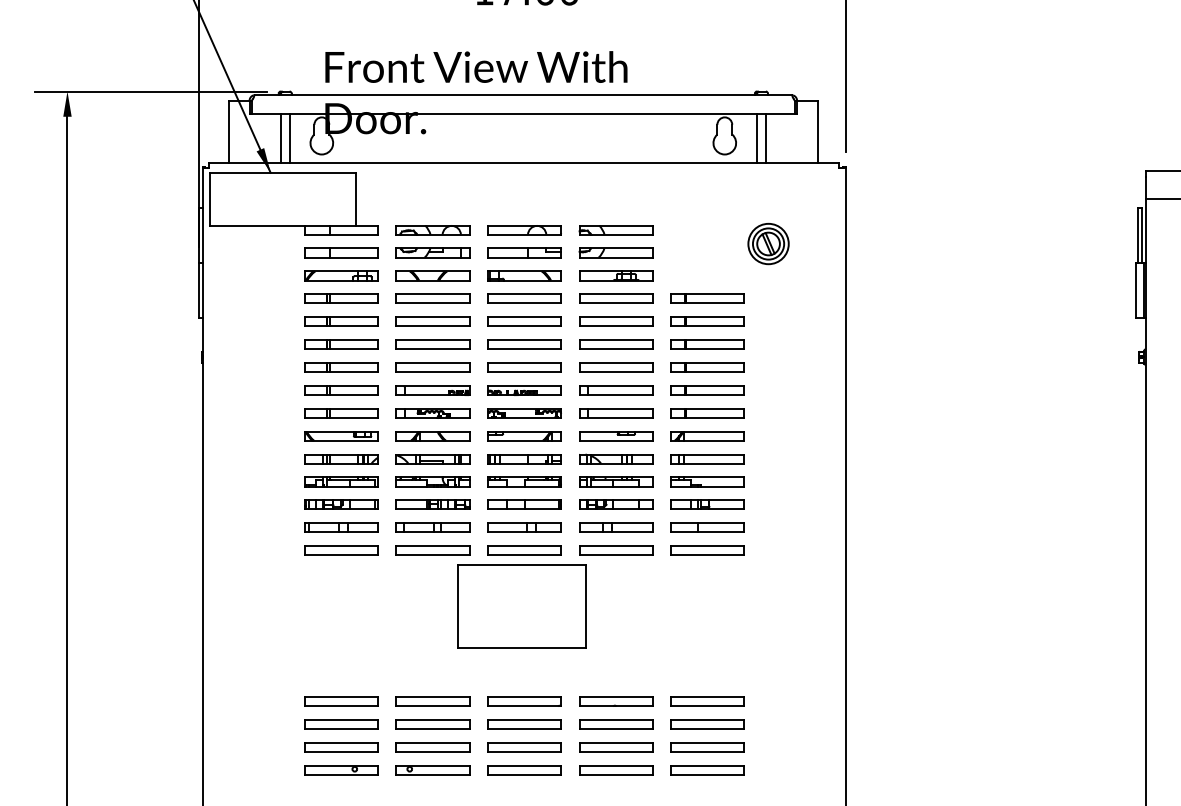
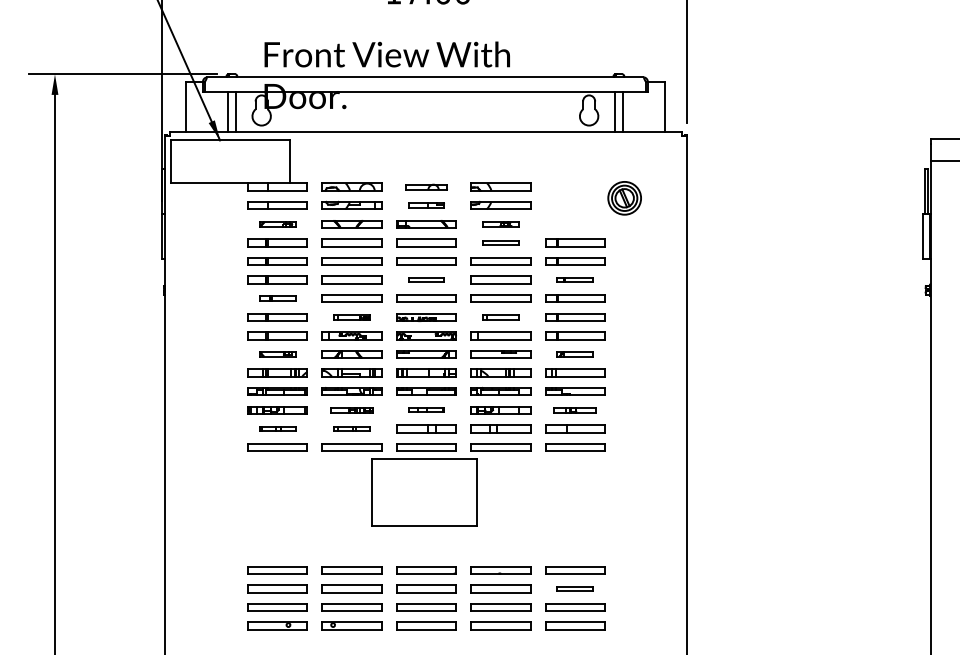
part: (524, 230) -> (426, 187), size x0.7
part: (524, 252) -> (426, 205), size x0.6
part: (341, 275) -> (277, 223), size x0.6
part: (616, 275) -> (501, 223), size x0.6
part: (616, 298) -> (501, 242), size x0.6
part: (524, 344) -> (426, 279), size x0.6
part: (707, 344) -> (575, 279), size x0.6
part: (341, 367) -> (277, 298), size x0.6
part: (432, 390) -> (351, 317), size x0.6
part: (616, 390) -> (501, 317), size x0.6
part: (341, 436) -> (277, 354), size x0.6
part: (707, 436) -> (575, 354), size x0.6
part: (432, 504) -> (351, 409), size x0.7
part: (524, 504) -> (426, 409), size x0.6
part: (707, 504) -> (575, 409), size x0.7
part: (341, 527) -> (277, 428), size x0.6
part: (432, 527) -> (351, 428), size x0.6
part: (707, 724) -> (575, 588), size x0.6

